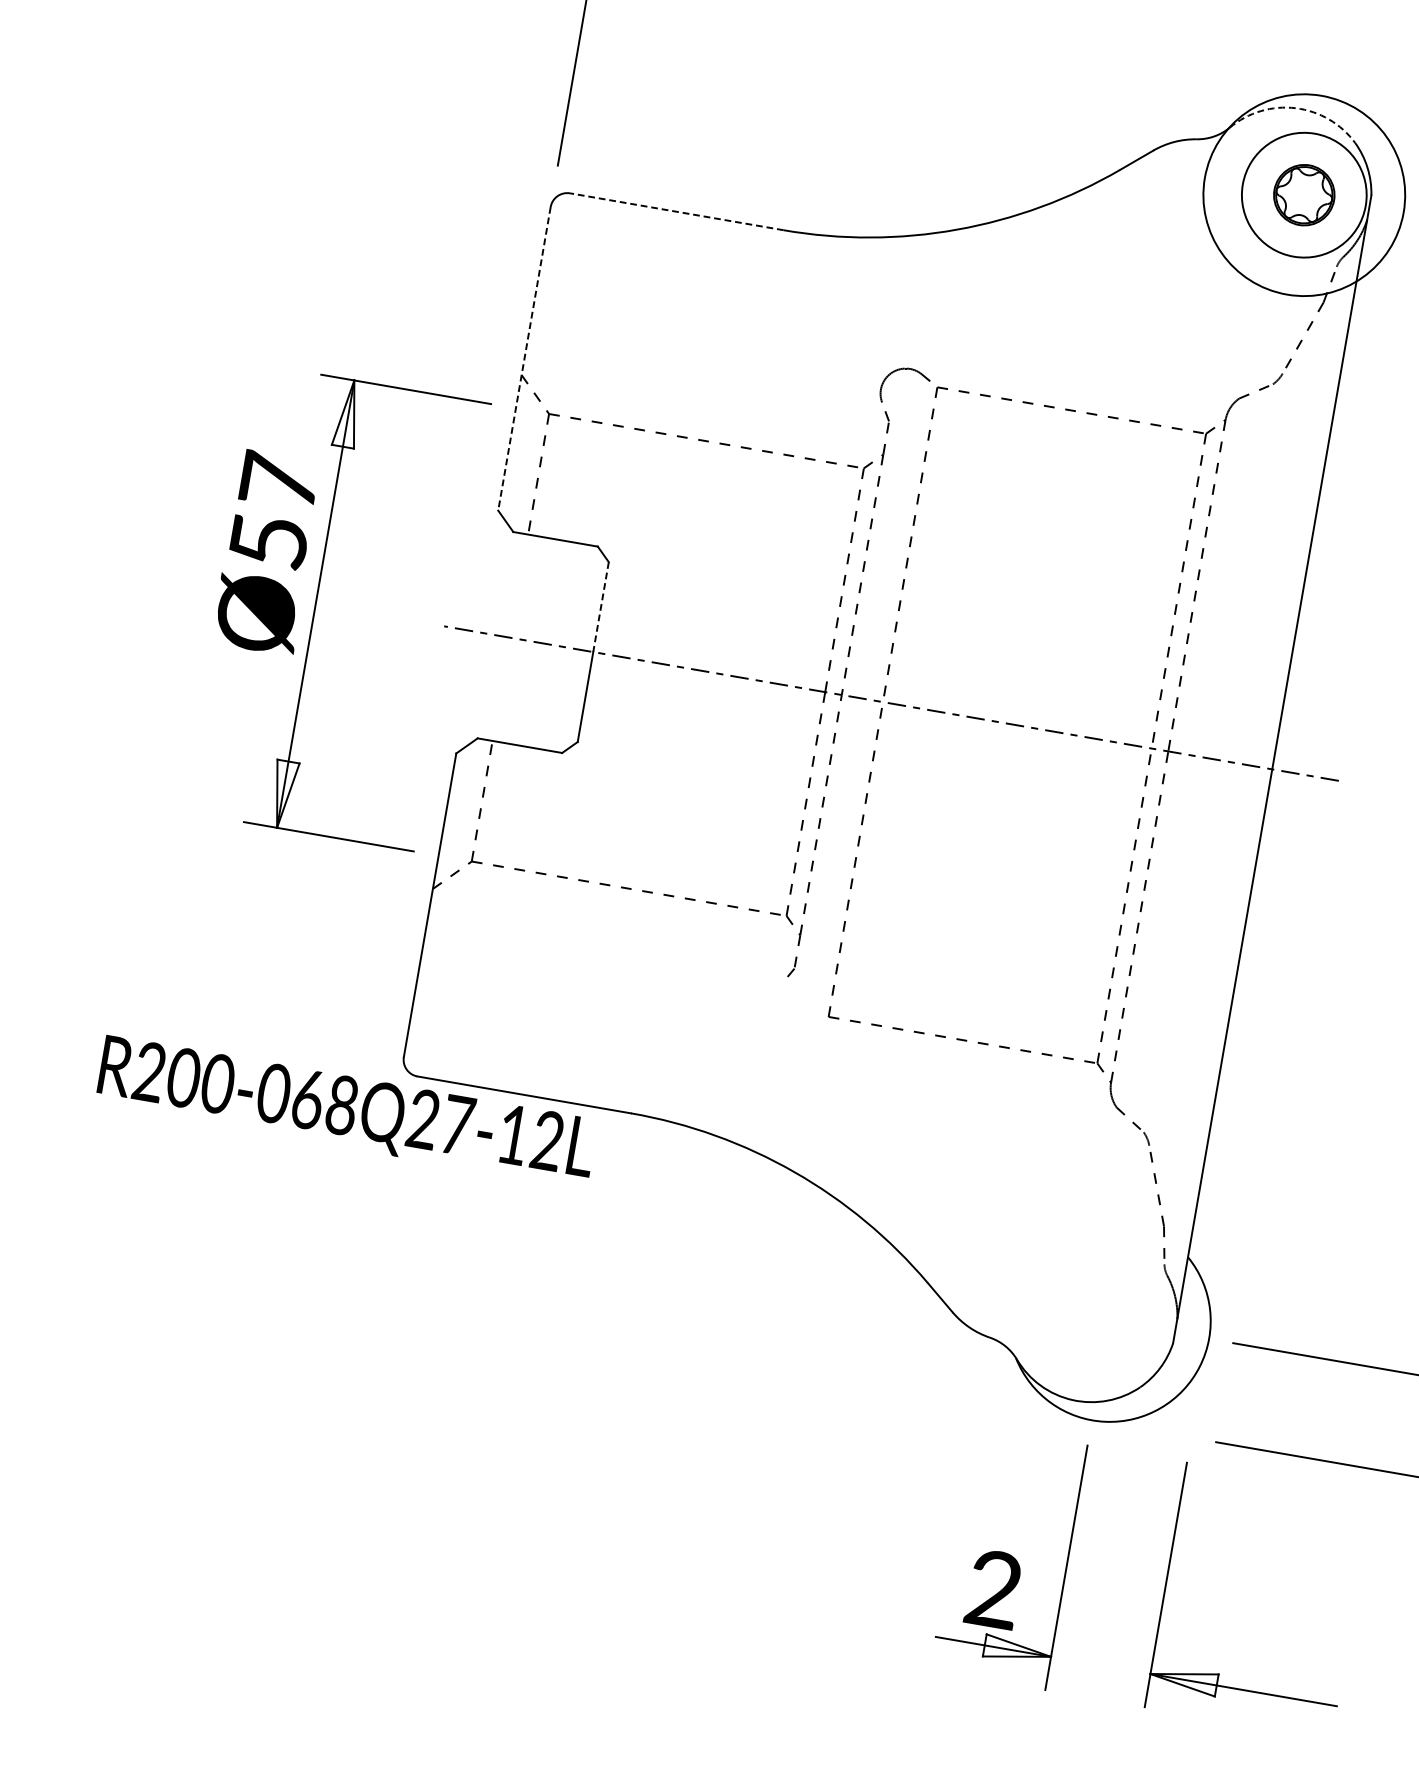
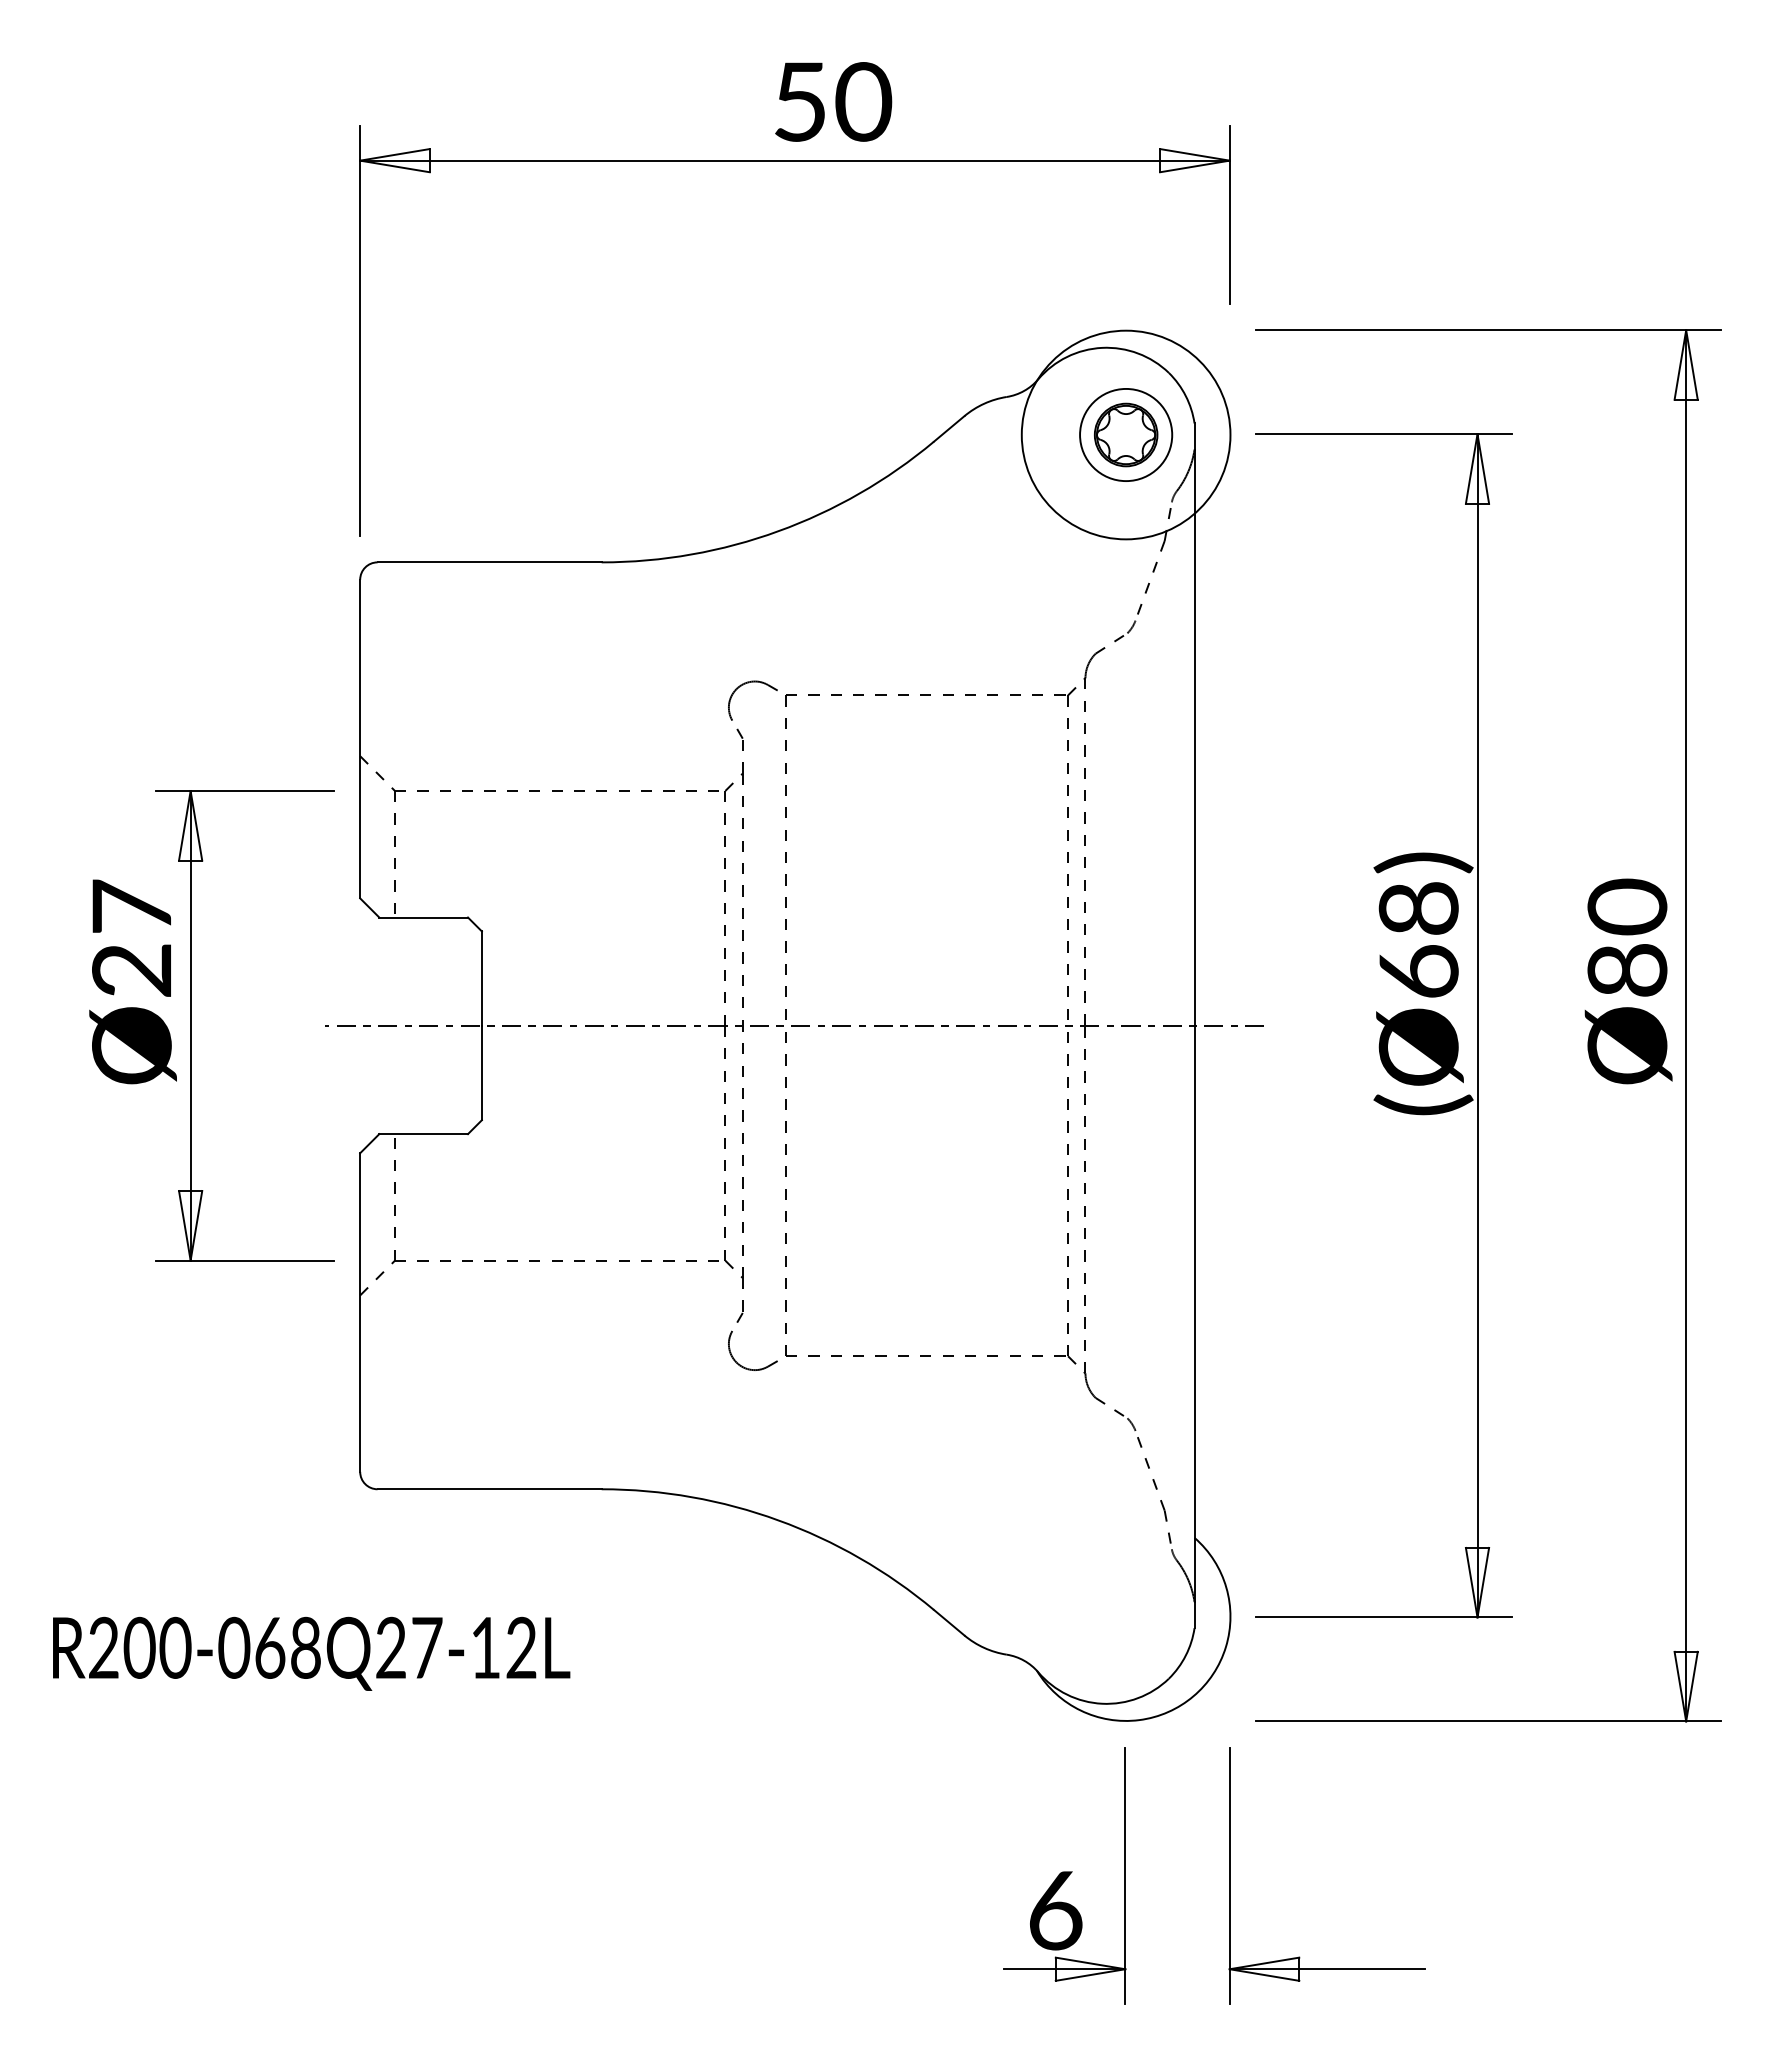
arc: (1296, 107) -> (1102, 347), dashed -> solid
circle: (1304, 194) -> (1126, 434), size x0.71
line: (676, 211) -> (489, 562), dashed -> solid
line: (524, 359) -> (360, 739), dashed -> solid
text: (268, 541) -> (131, 970), Ø57 -> Ø27
line: (600, 607) -> (481, 979), dashed -> solid
part: (787, 1019) -> (744, 1366), added
text: (346, 1111) -> (311, 1653), moved
text: (994, 1589) -> (1055, 1910), 2 -> 6

